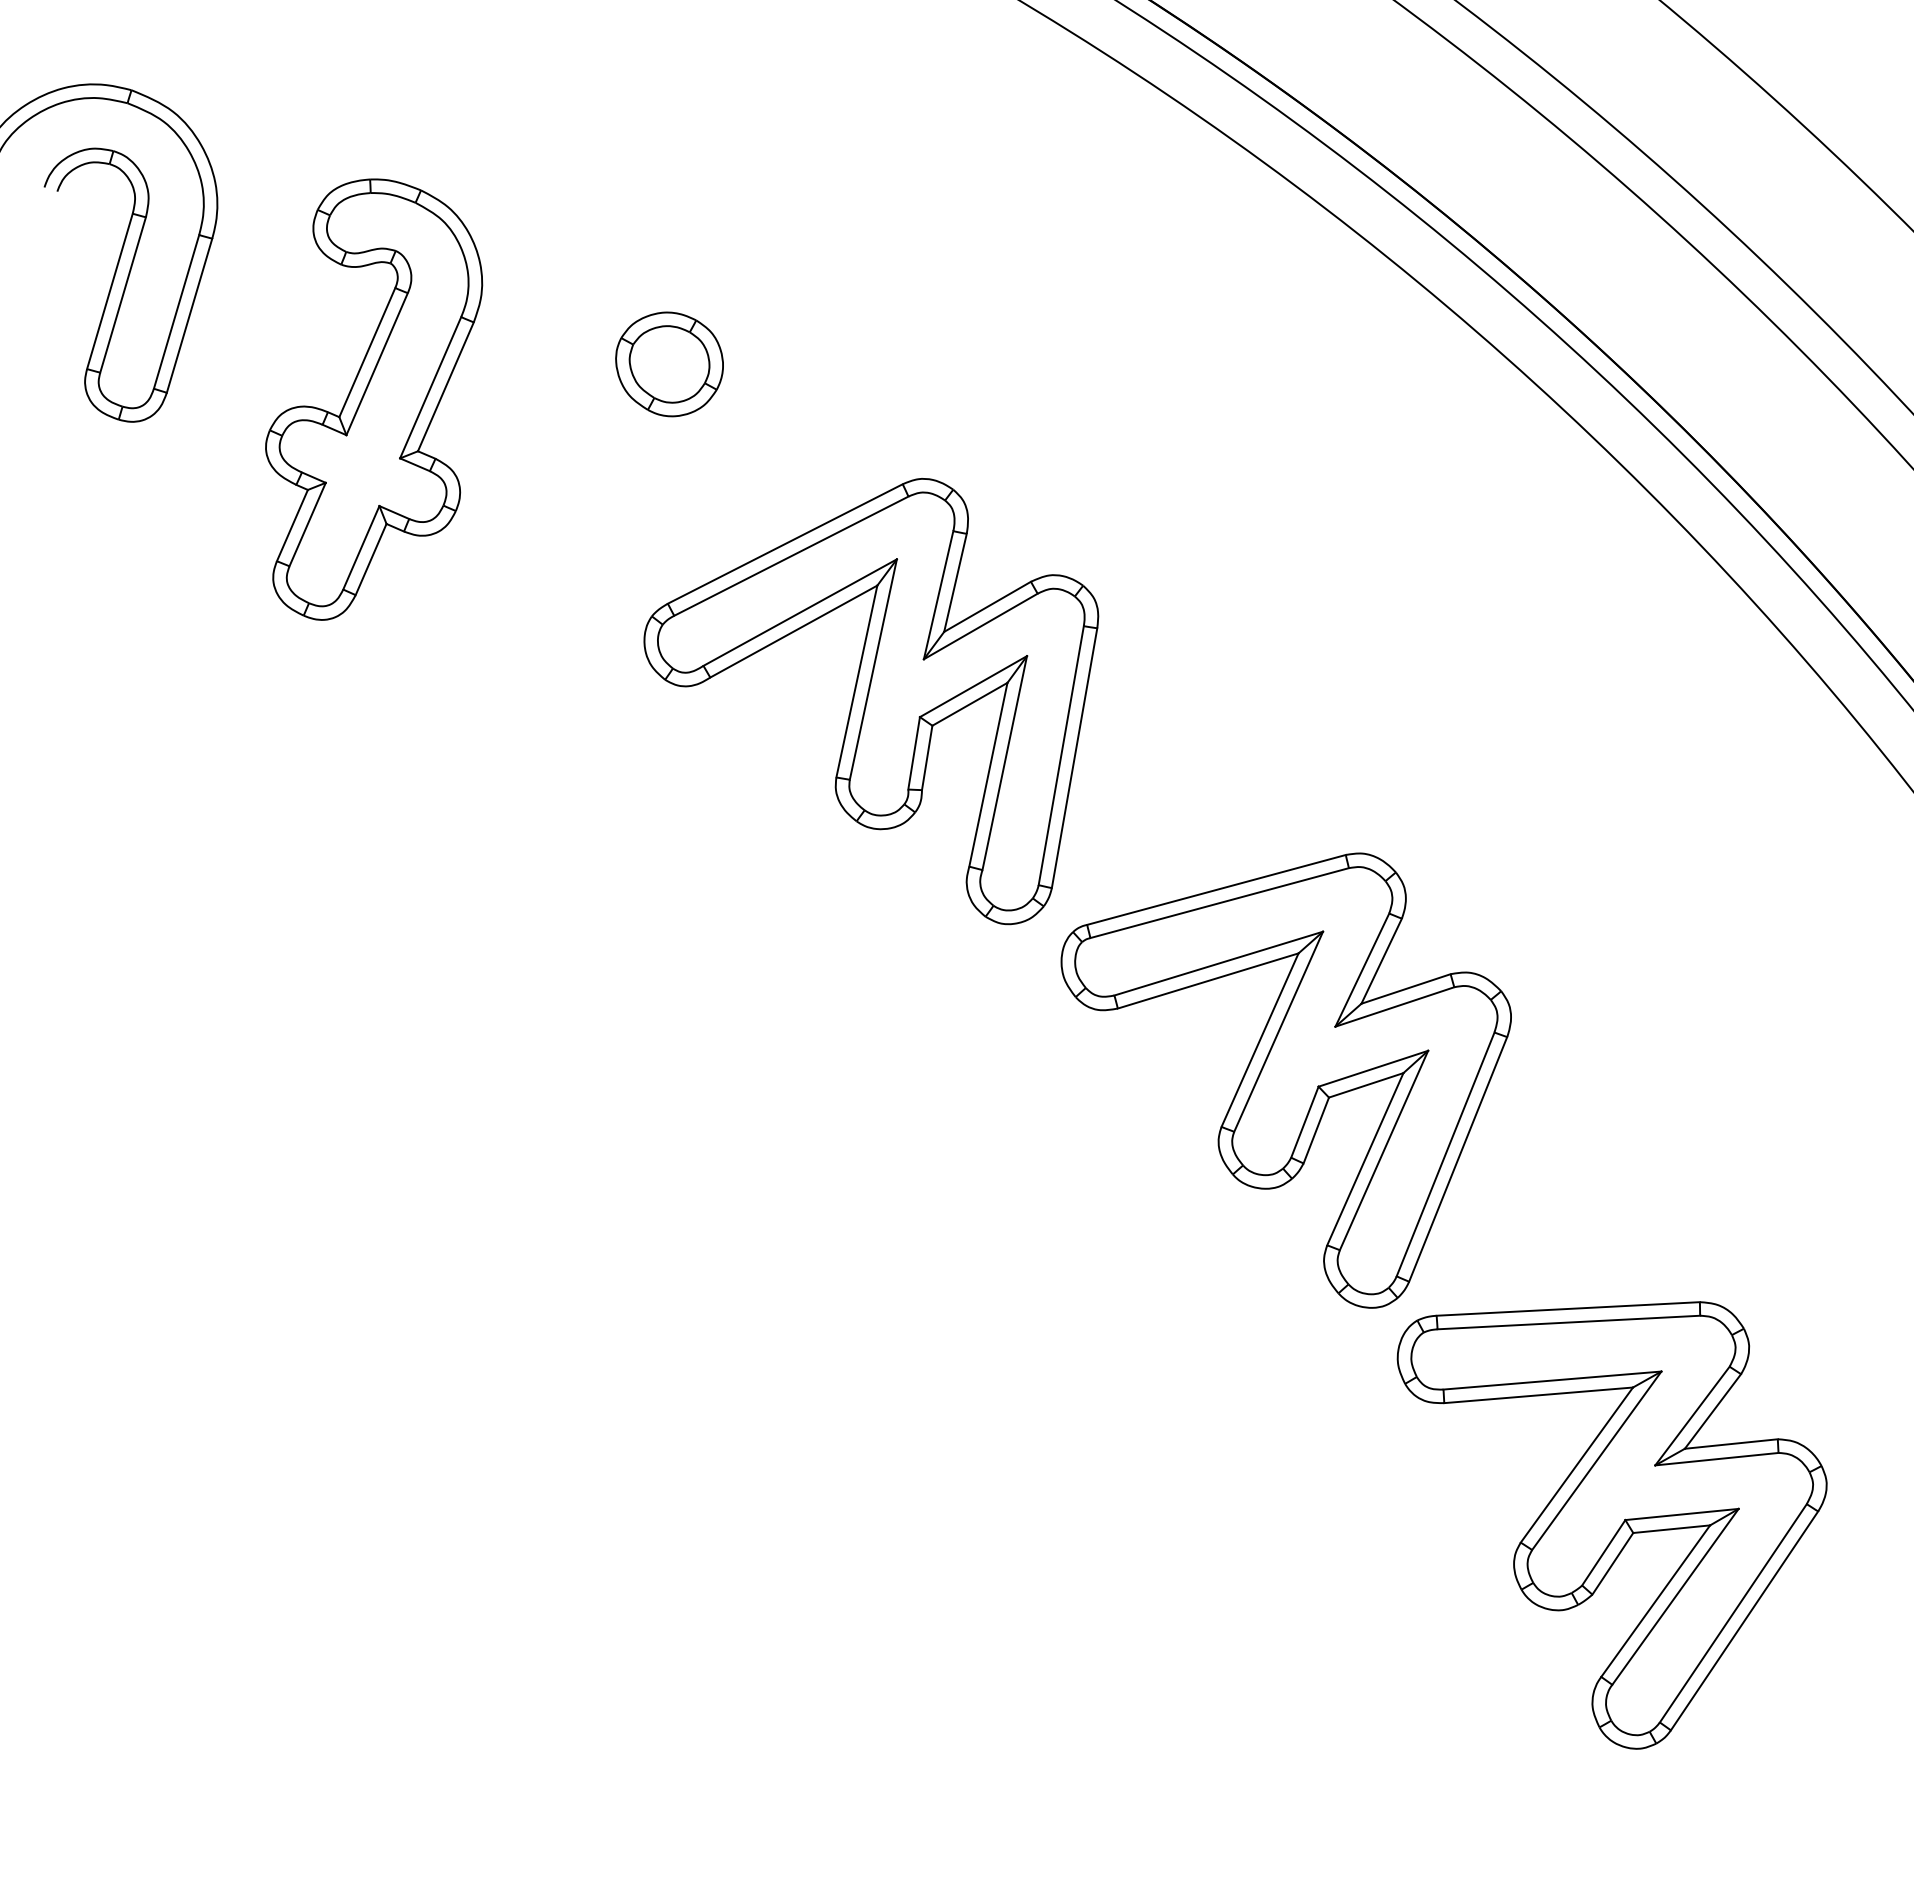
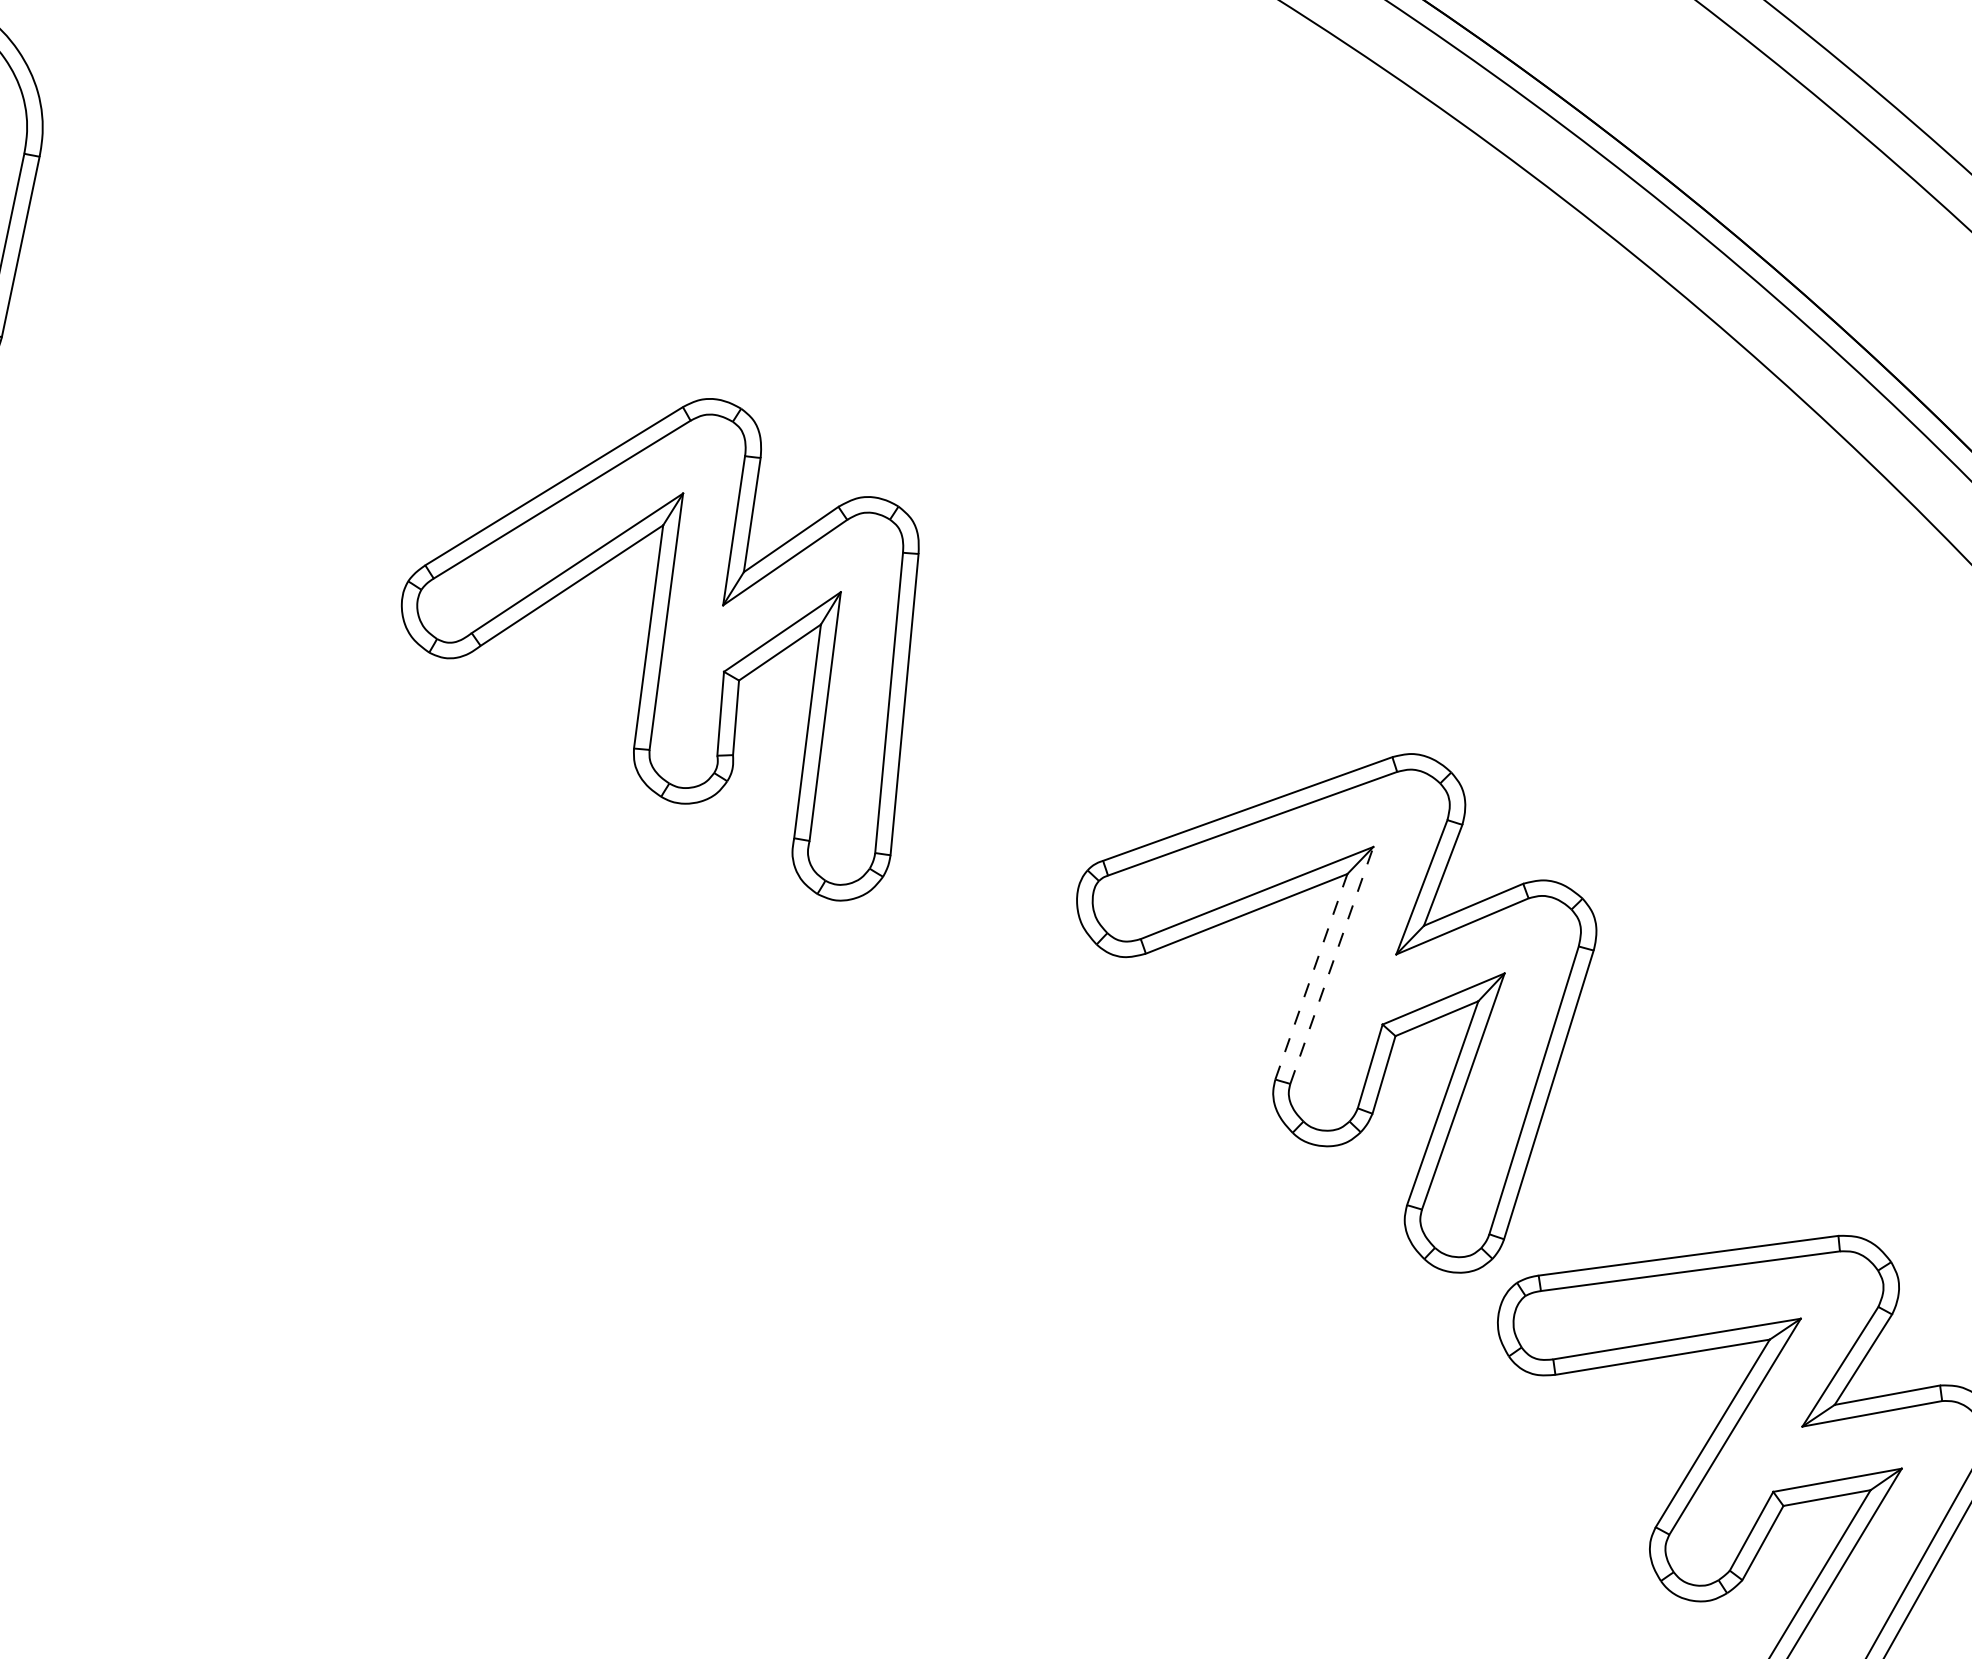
part: (669, 364) -> (573, 258), removed
part: (374, 399) -> (239, 325), removed
part: (871, 701) -> (667, 658), moved
line: (1278, 1031) -> (1331, 965), solid -> dashed
line: (1260, 1040) -> (1311, 977), solid -> dashed

